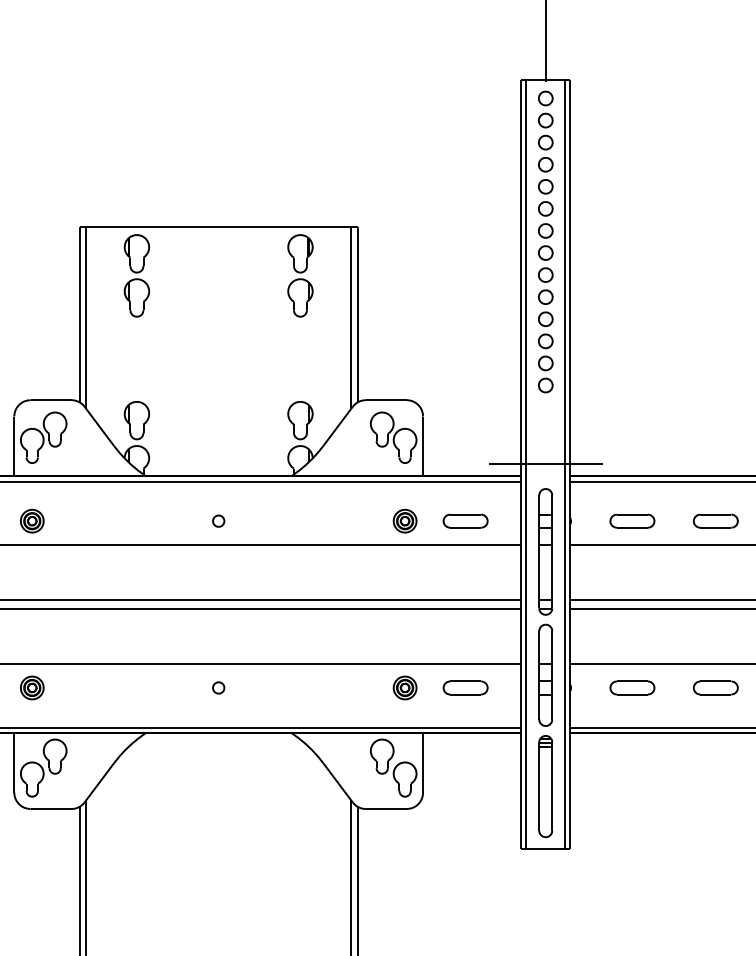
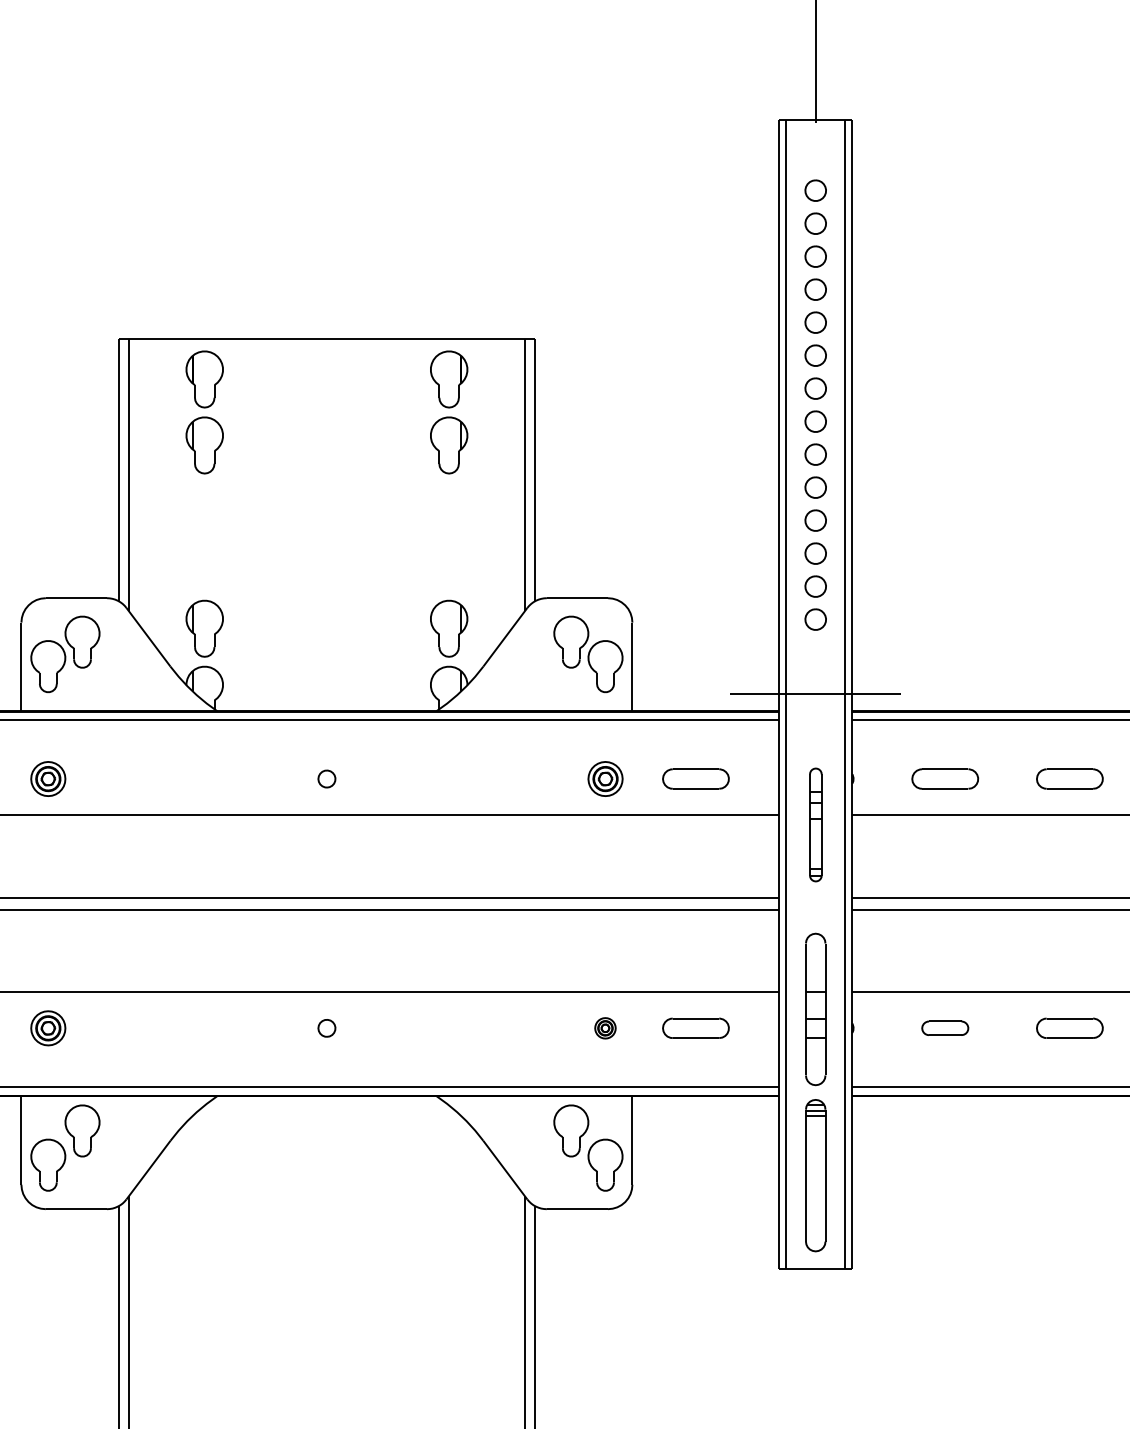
part: (545, 241) -> (815, 404), moved
part: (545, 551) -> (815, 824), size x0.6
part: (404, 687) -> (604, 1027), size x0.6
part: (632, 687) -> (945, 1027), size x0.7

